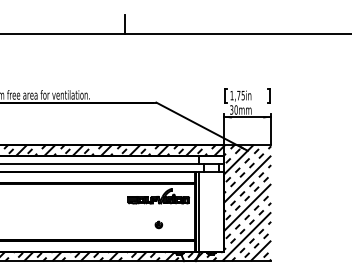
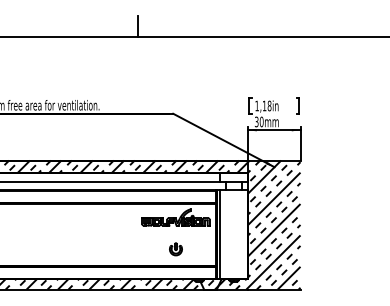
text: (240, 95) -> (266, 105), 1,75in -> 1,18in
part: (158, 224) -> (175, 248), size x1.67

